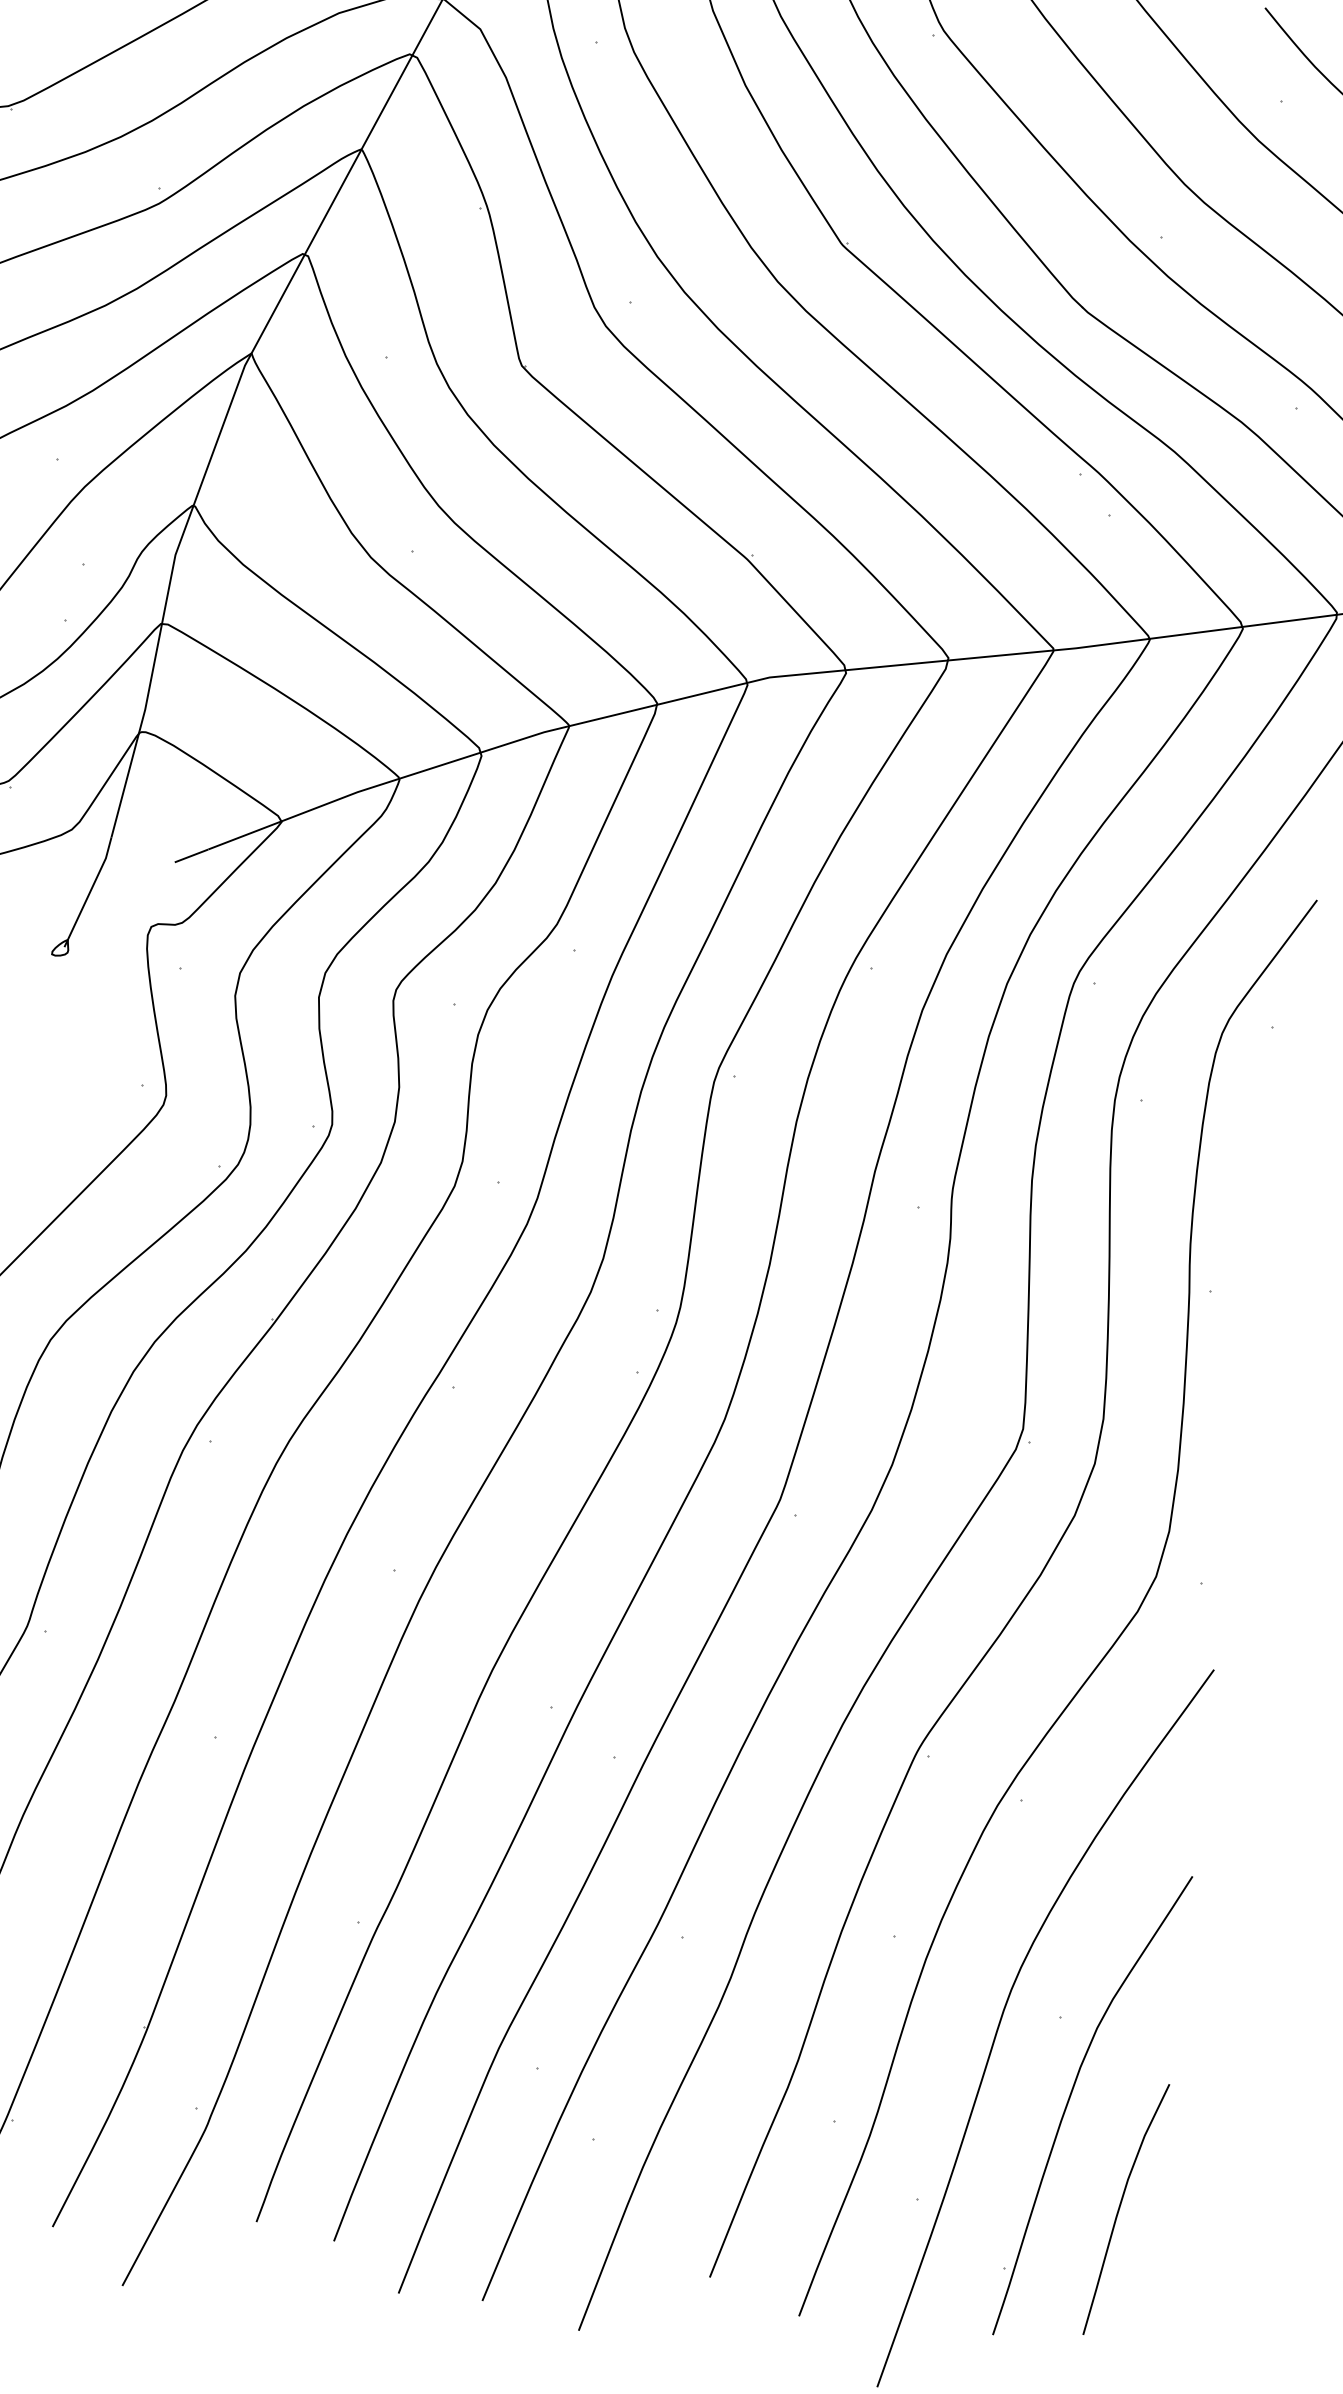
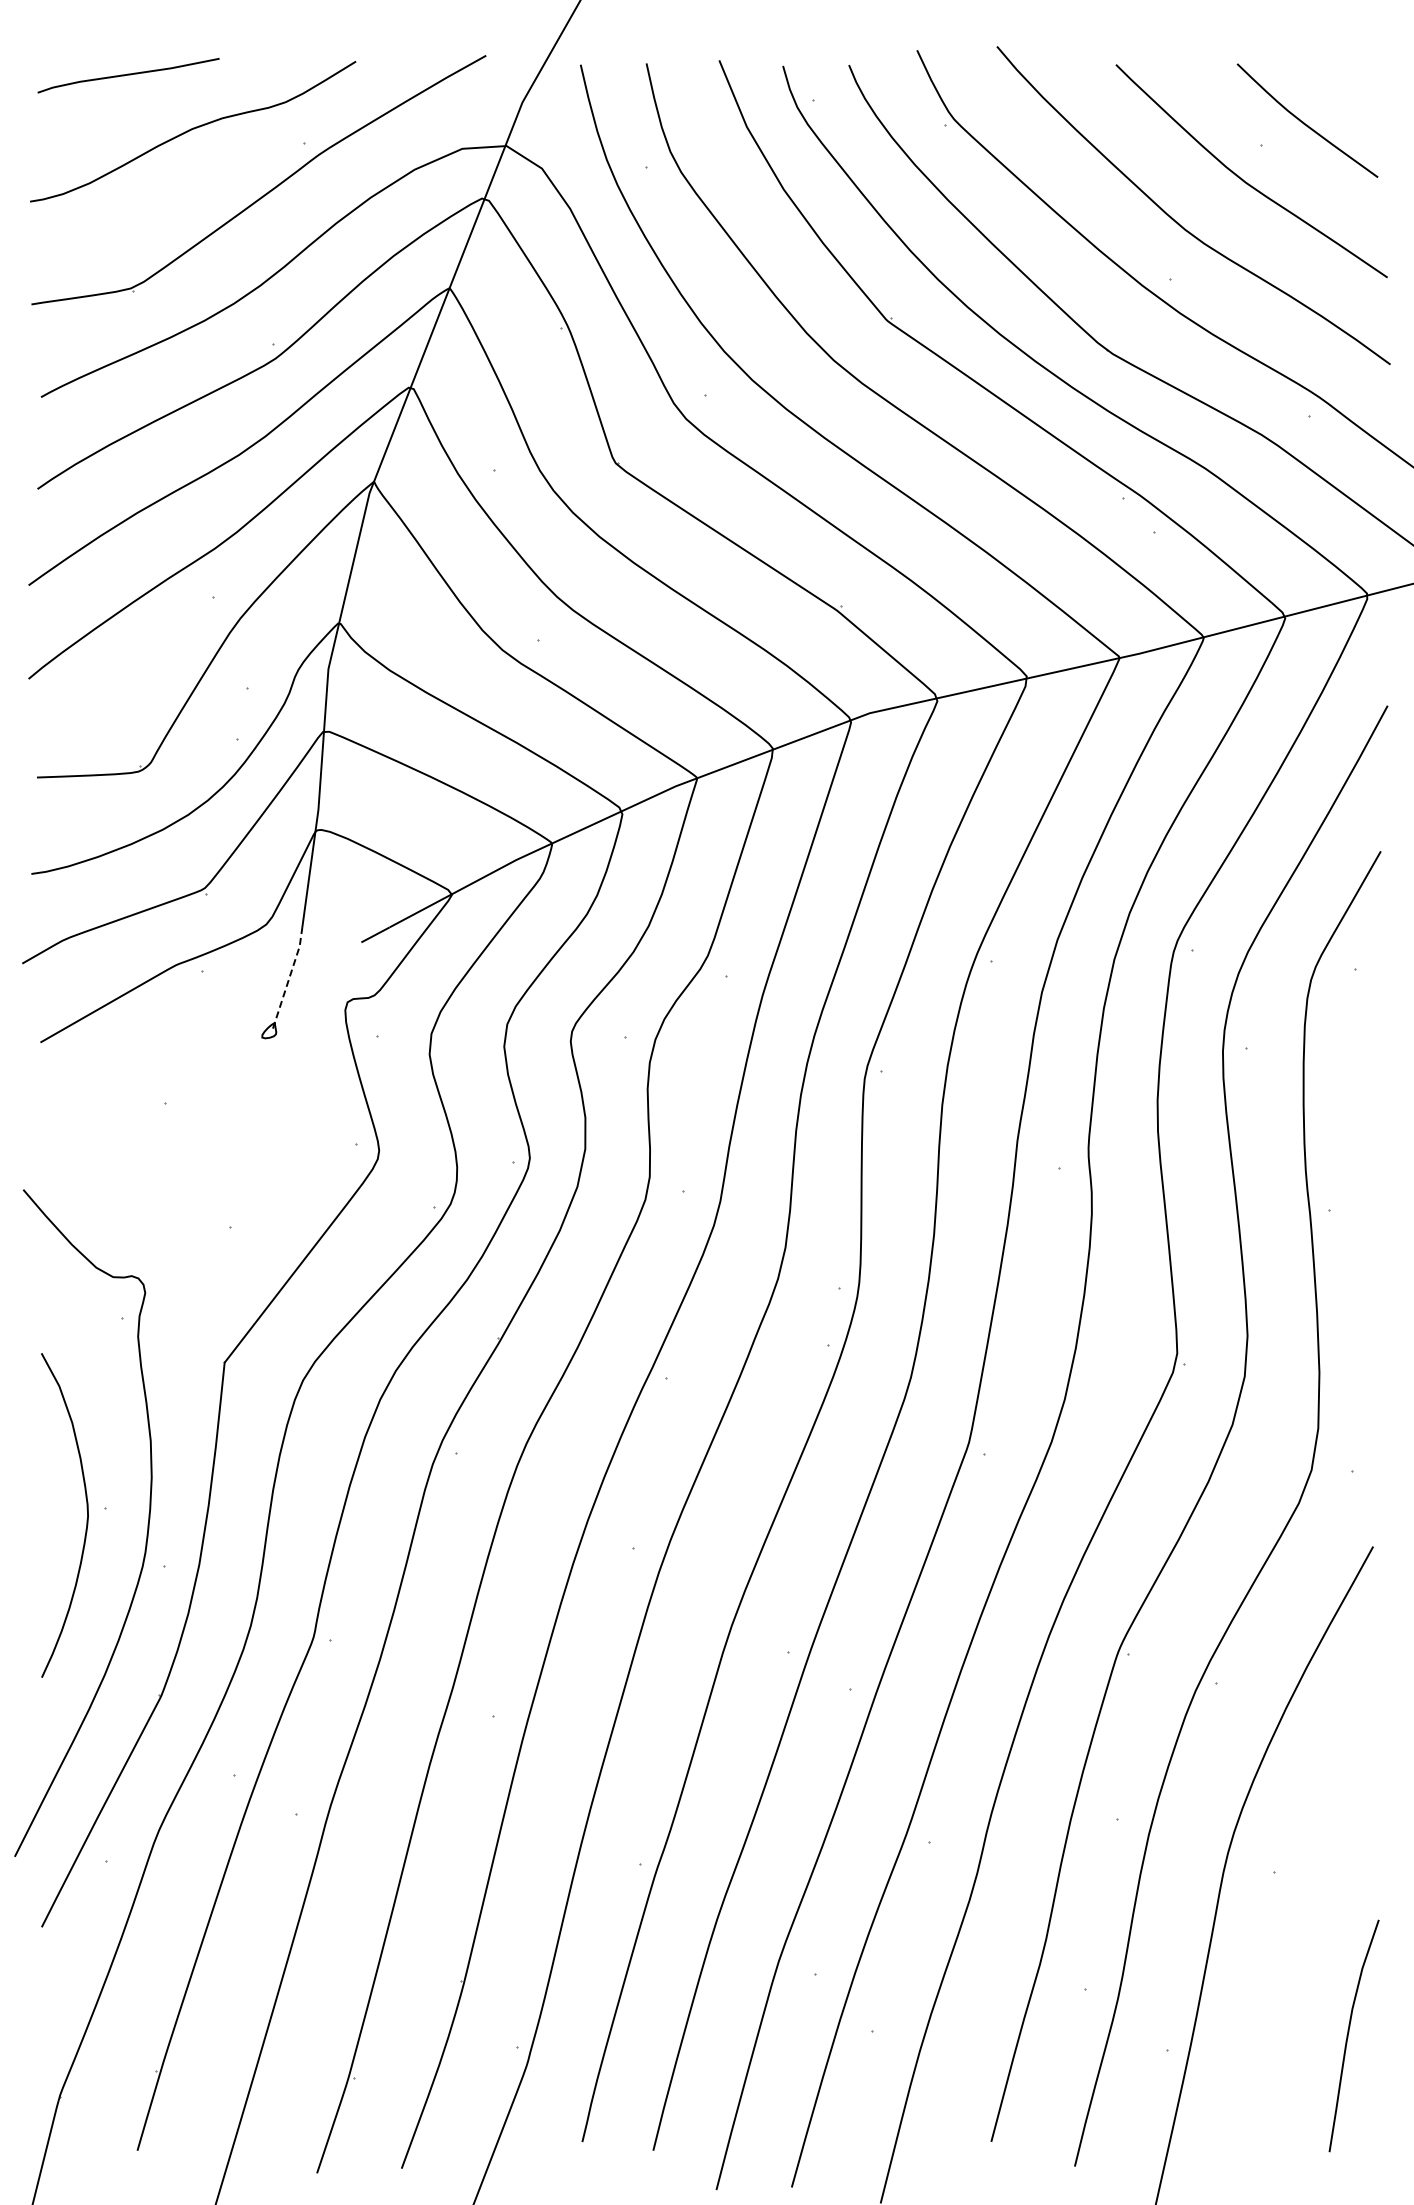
line: (90, 892) -> (289, 978), solid -> dashed
part: (1070, 2098) -> (1292, 1943), removed

